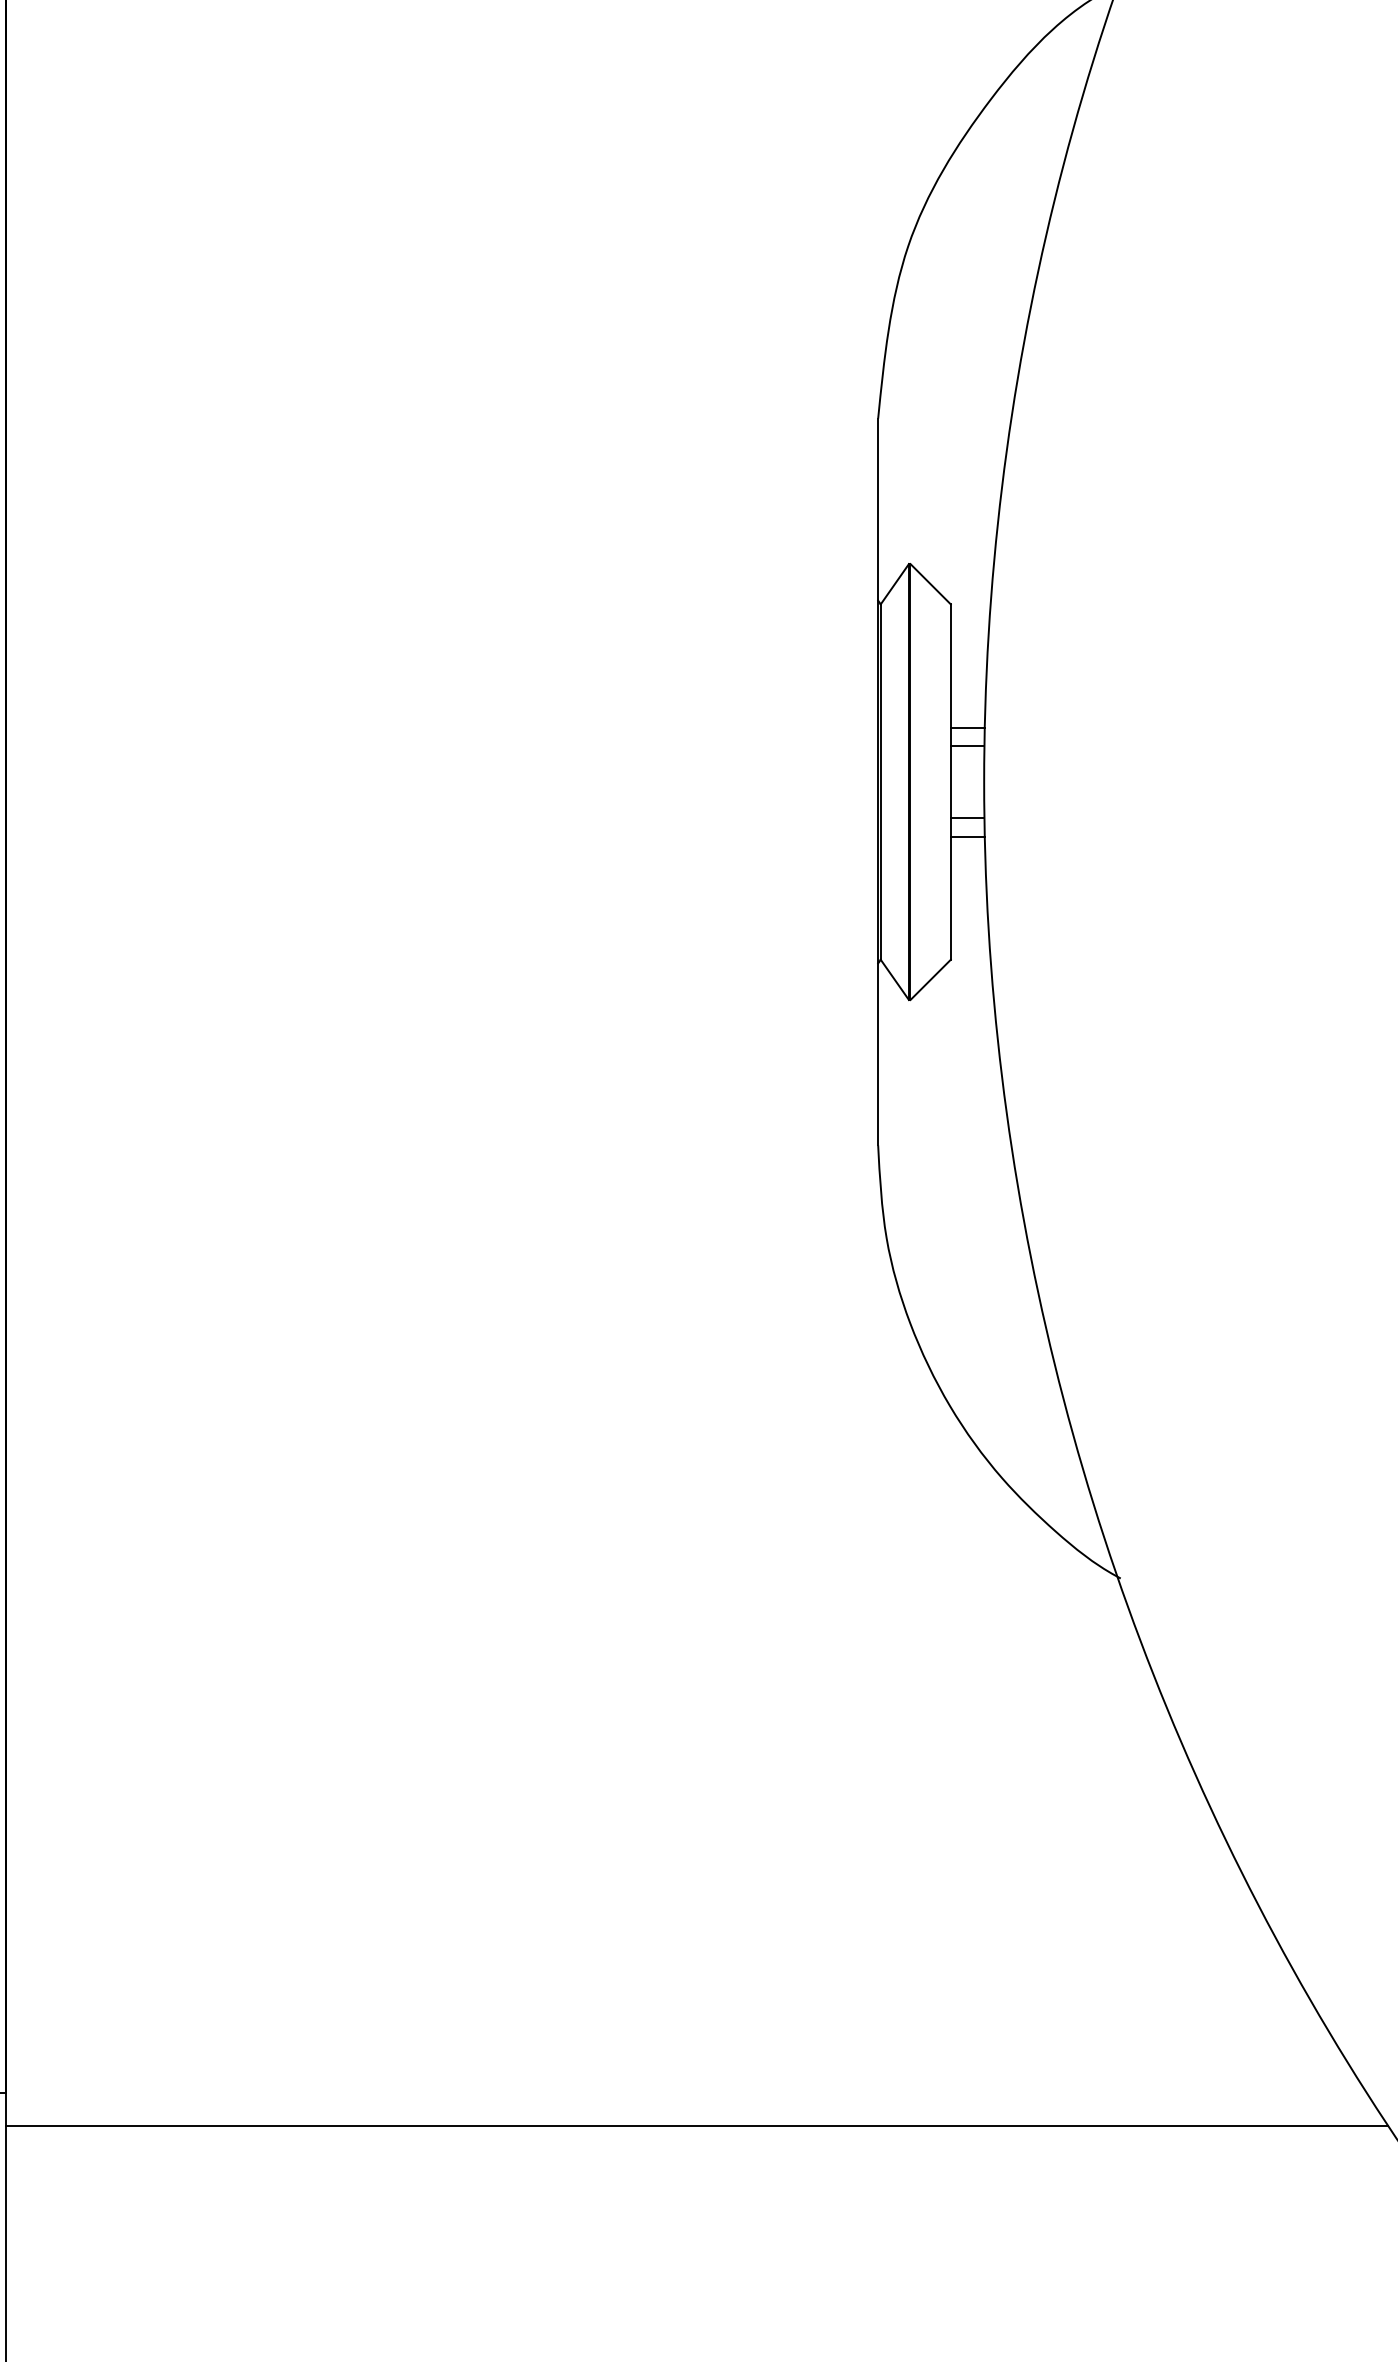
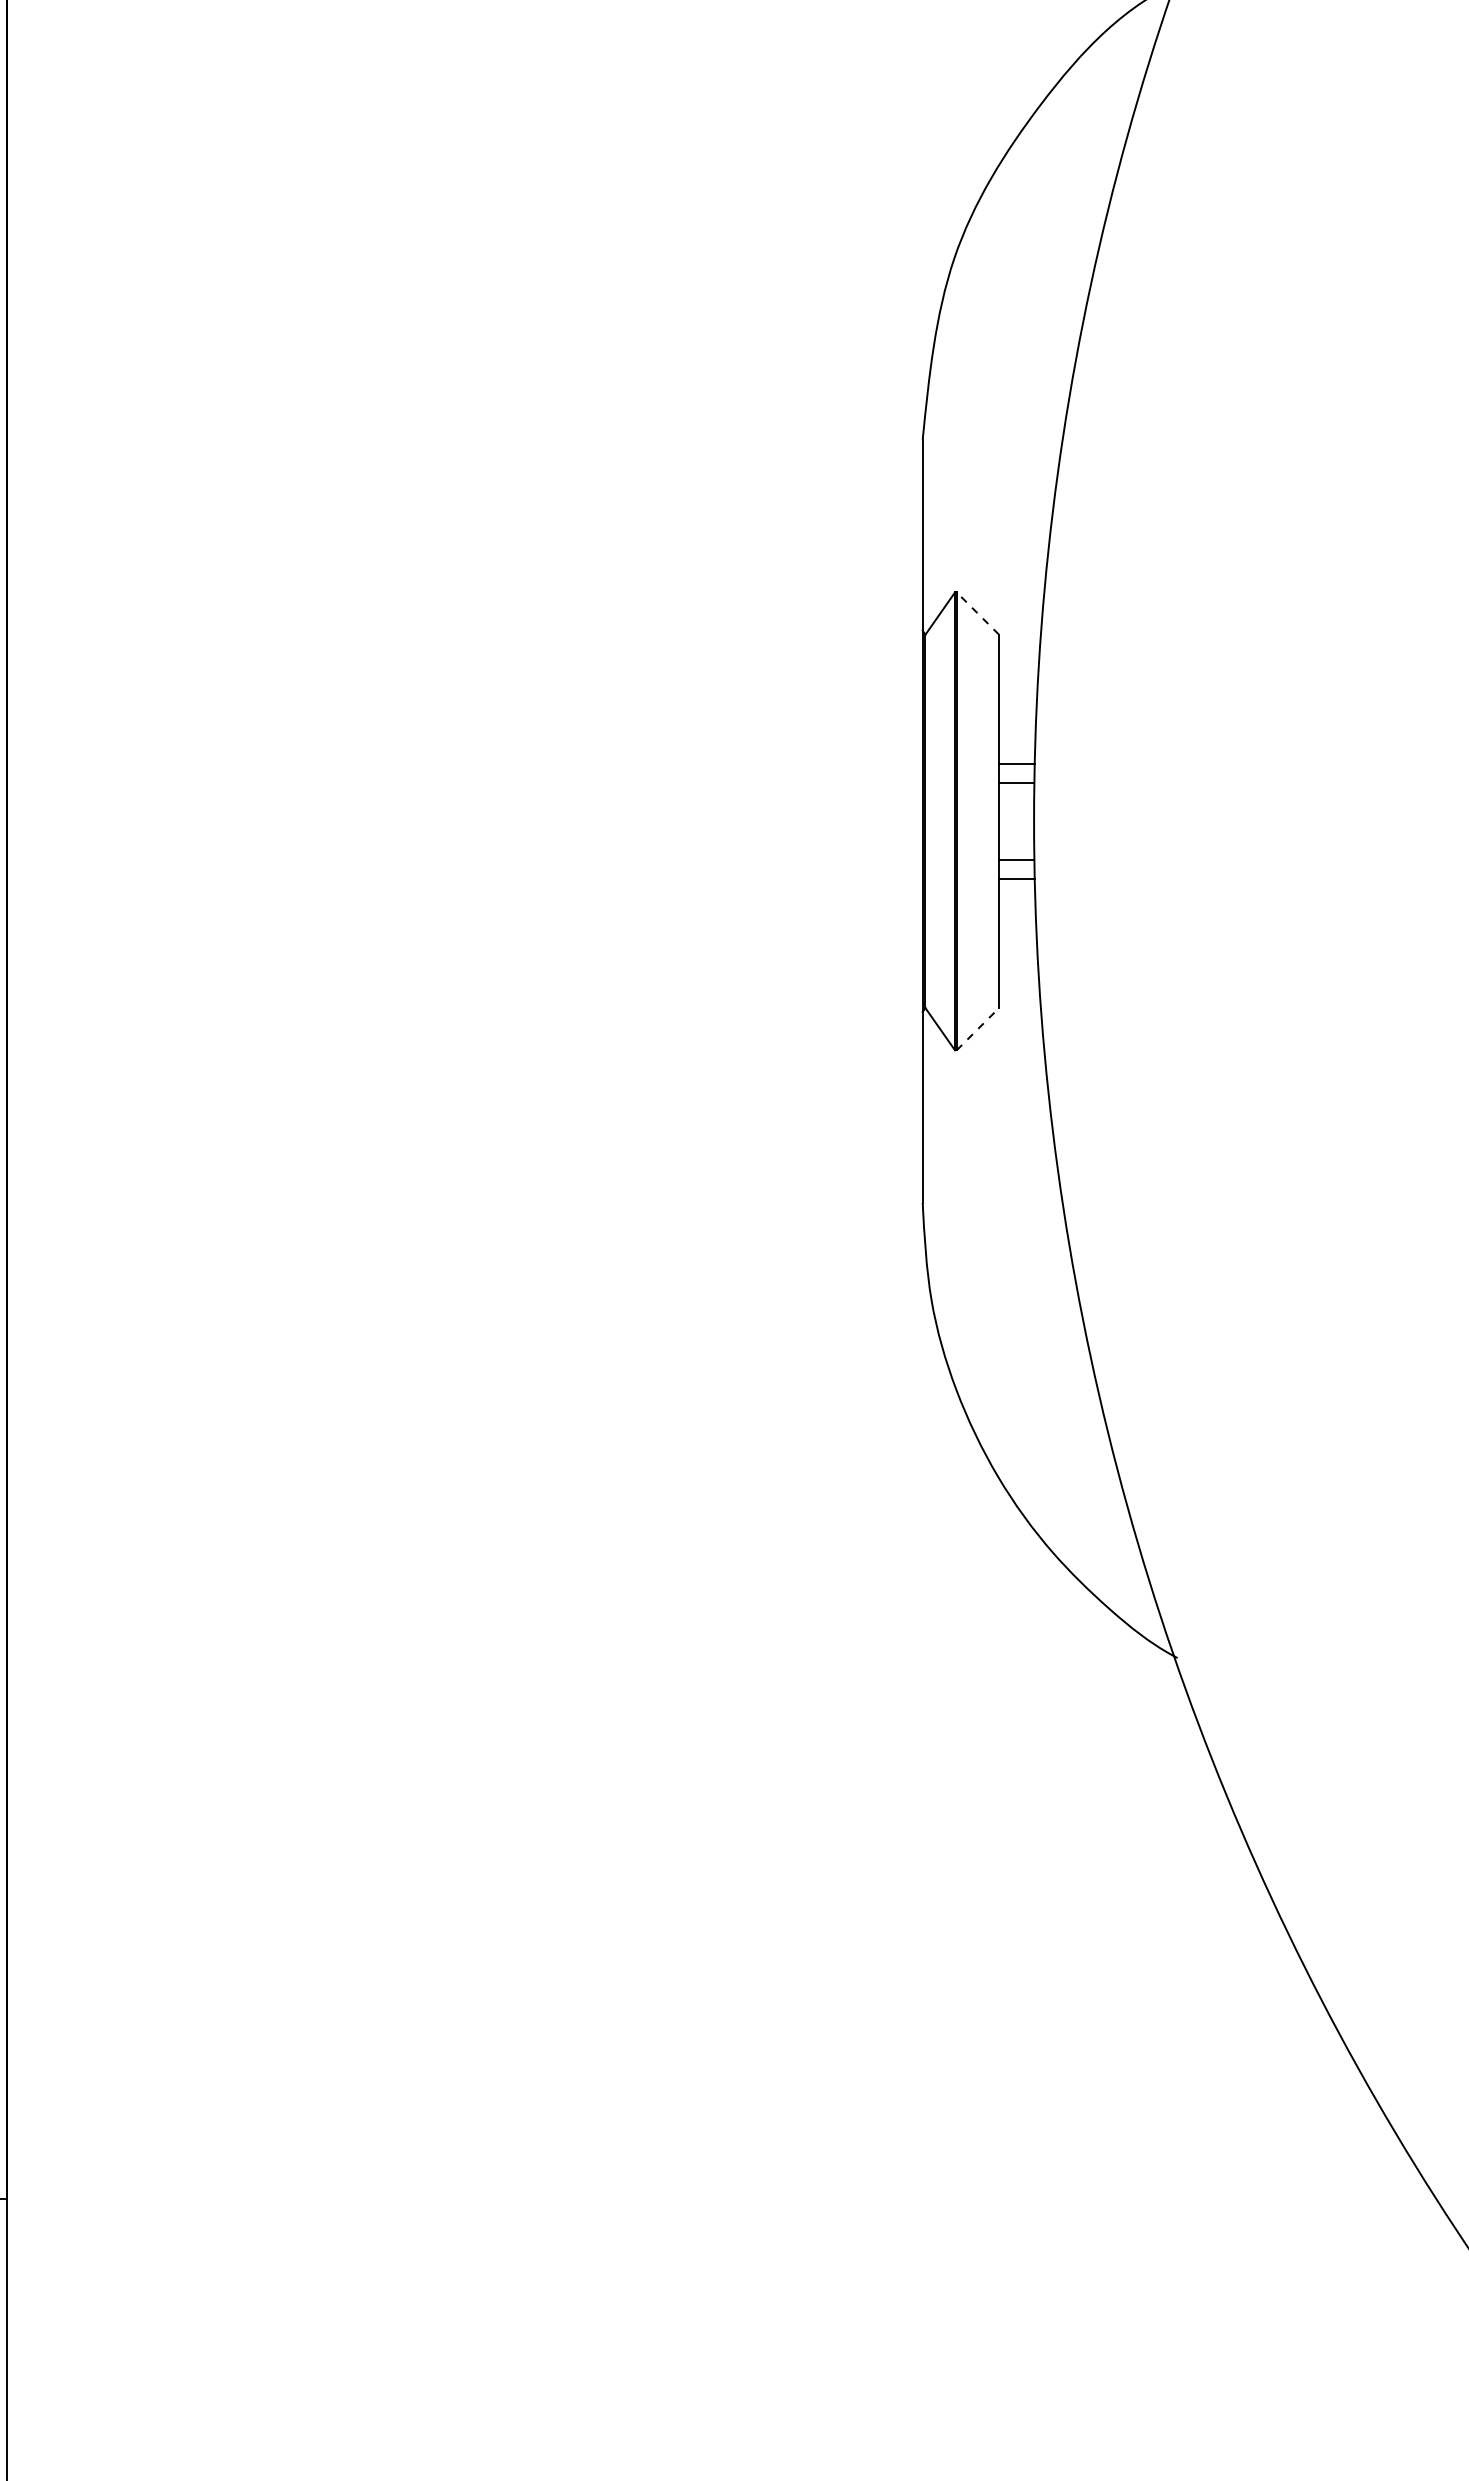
line: (930, 584) -> (977, 613), solid -> dashed
line: (930, 980) -> (977, 1029), solid -> dashed
line: (697, 2126) -> (732, 2233), removed

